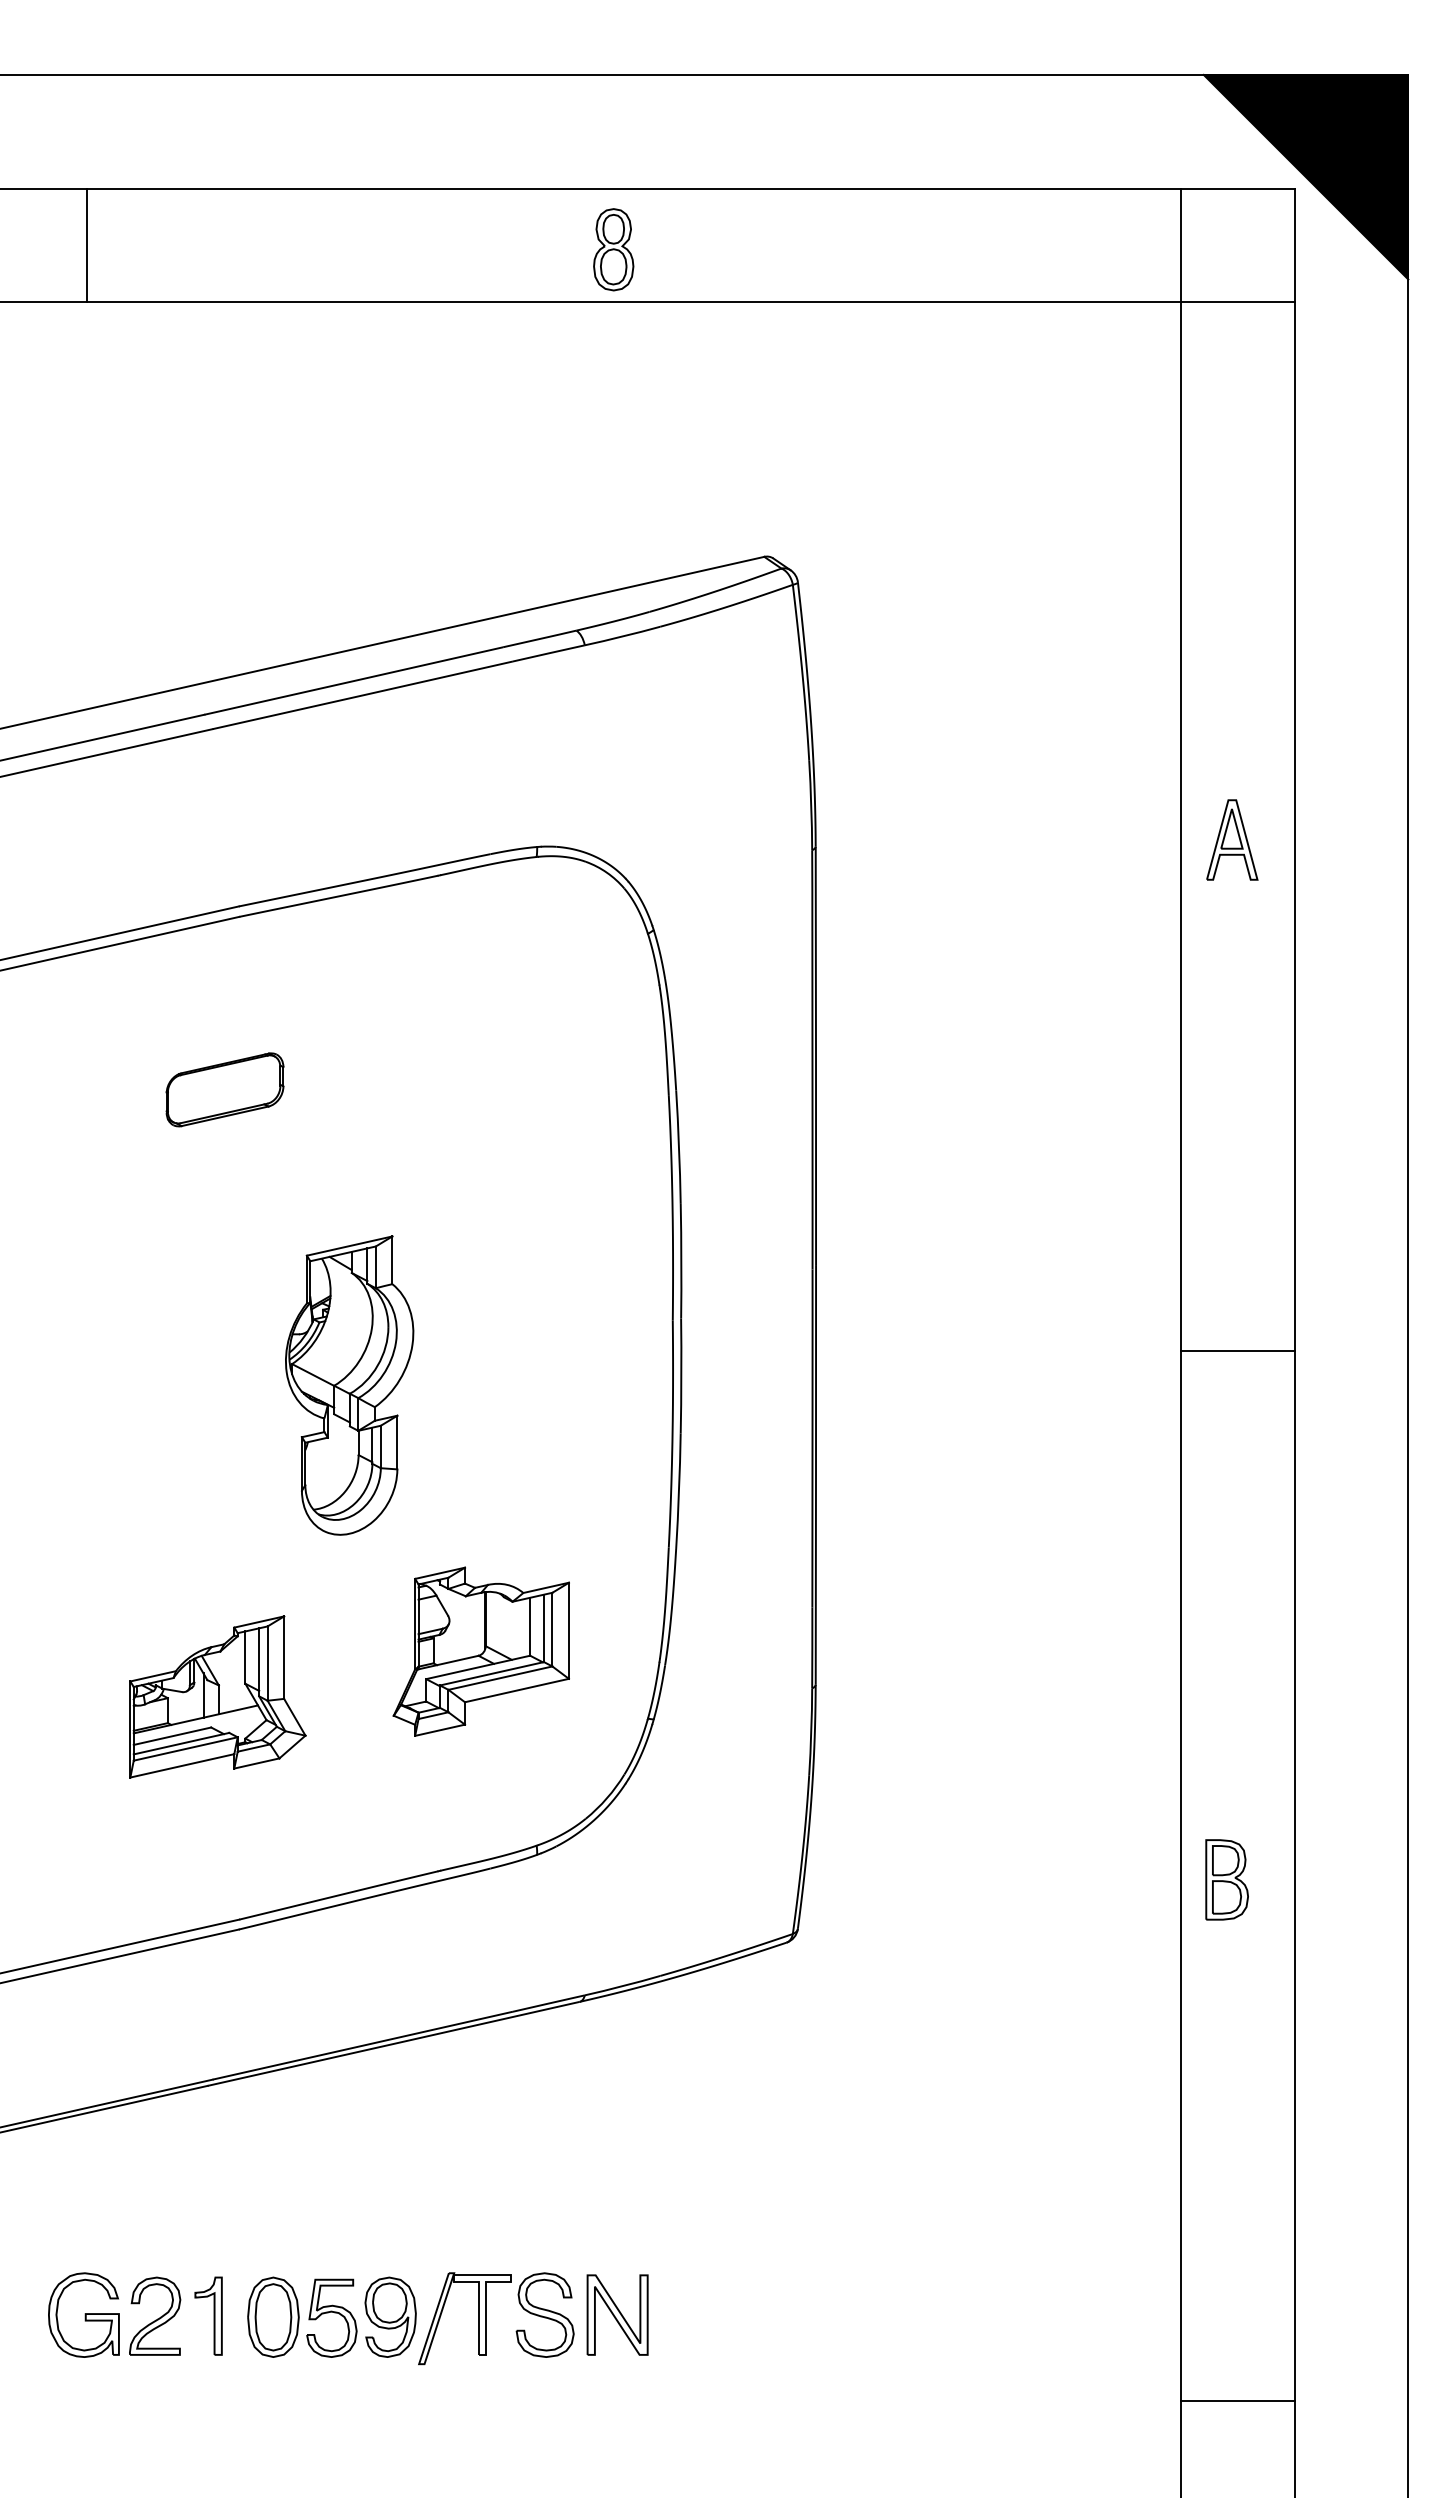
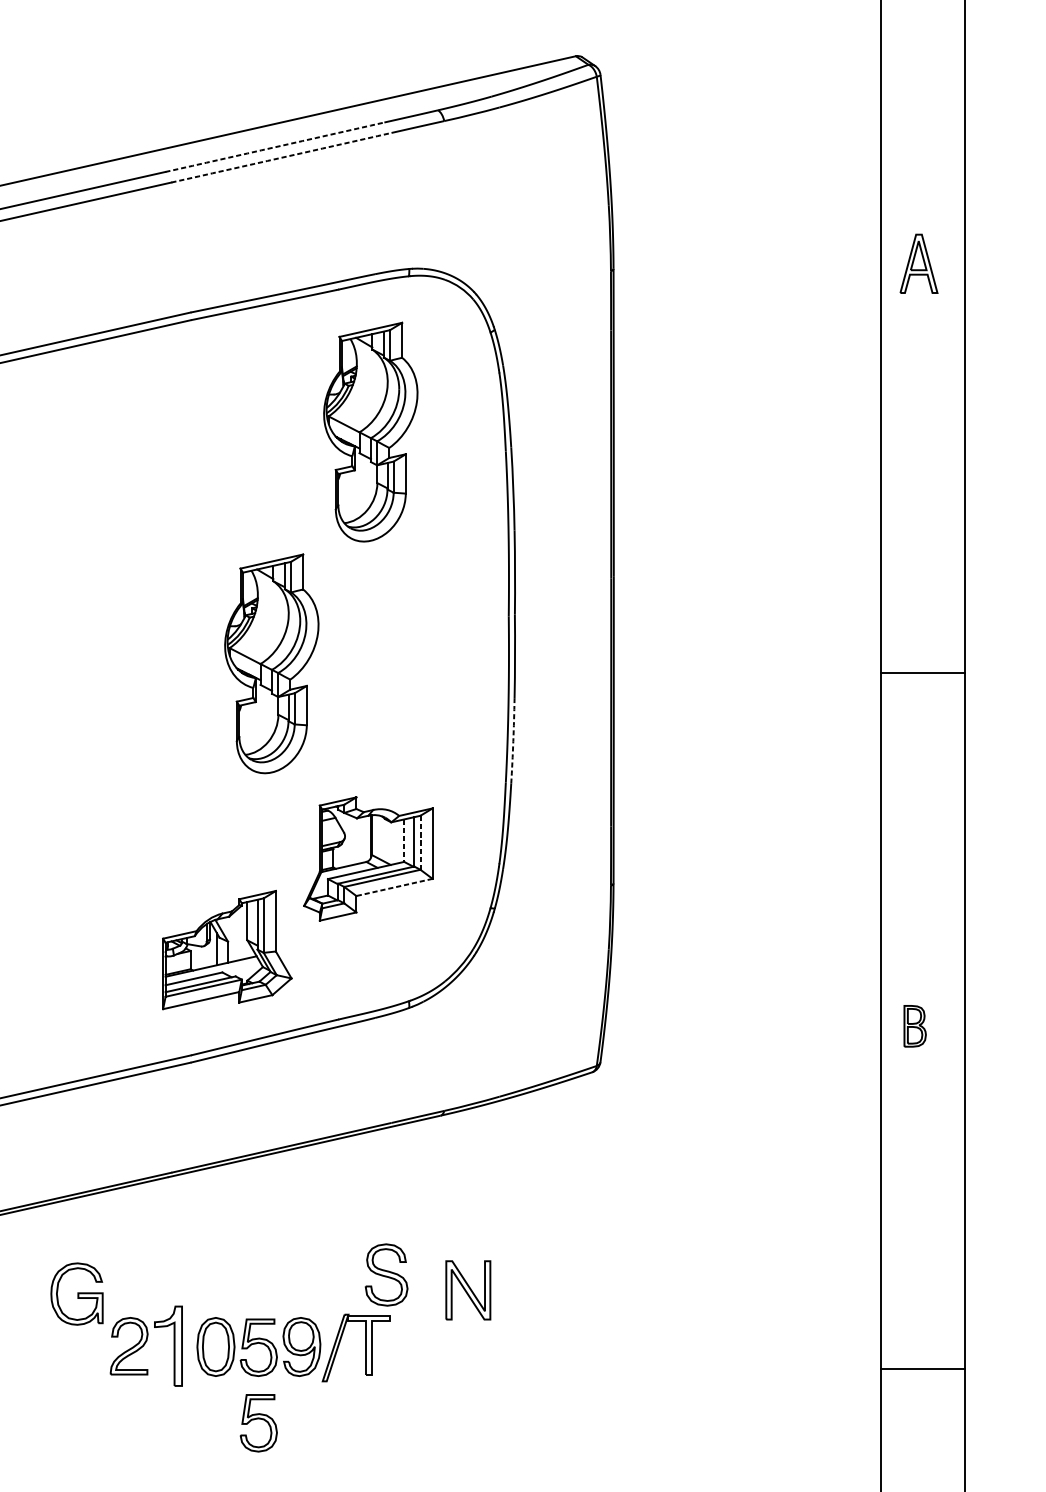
arc: (353, 681) -> (274, 147), solid -> dashed
arc: (362, 695) -> (281, 157), solid -> dashed
part: (484, 1069) -> (370, 432), added
part: (224, 1089) -> (180, 446), removed
line: (1237, 1351) -> (922, 673), moved
arc: (679, 1491) -> (513, 741), solid -> dashed
line: (530, 1626) -> (404, 840), solid -> dashed
line: (552, 1629) -> (420, 842), solid -> dashed
line: (516, 1690) -> (394, 887), solid -> dashed
part: (217, 1696) -> (227, 949), moved
part: (1226, 1879) -> (914, 1025), size x0.7
part: (83, 2314) -> (76, 1293), moved
part: (544, 2314) -> (386, 1274), moved
part: (617, 2314) -> (468, 1289), moved
part: (208, 2315) -> (168, 1345), size x1.4
line: (1237, 2400) -> (922, 1369), moved
part: (331, 2420) -> (258, 1422), added

